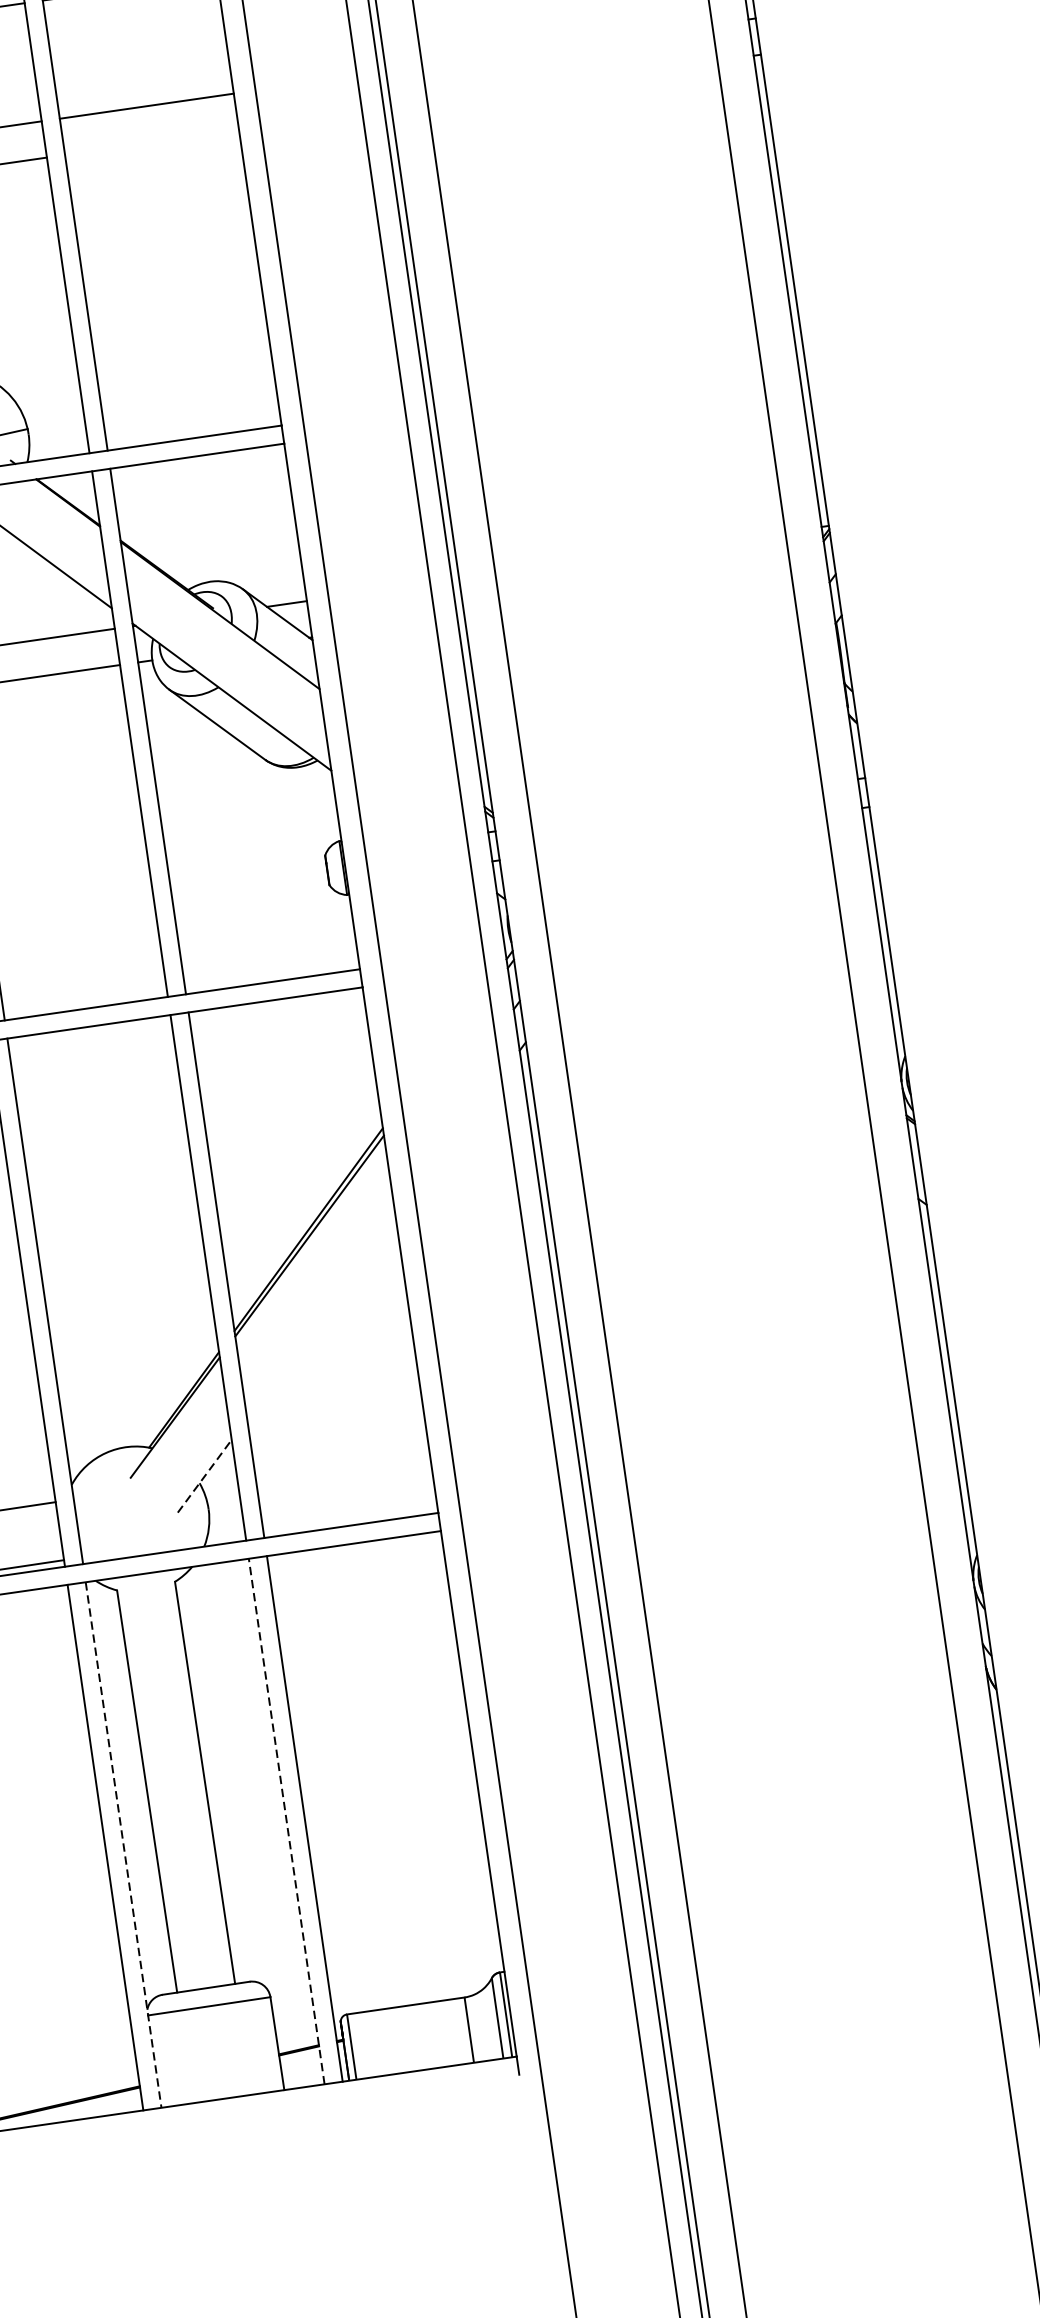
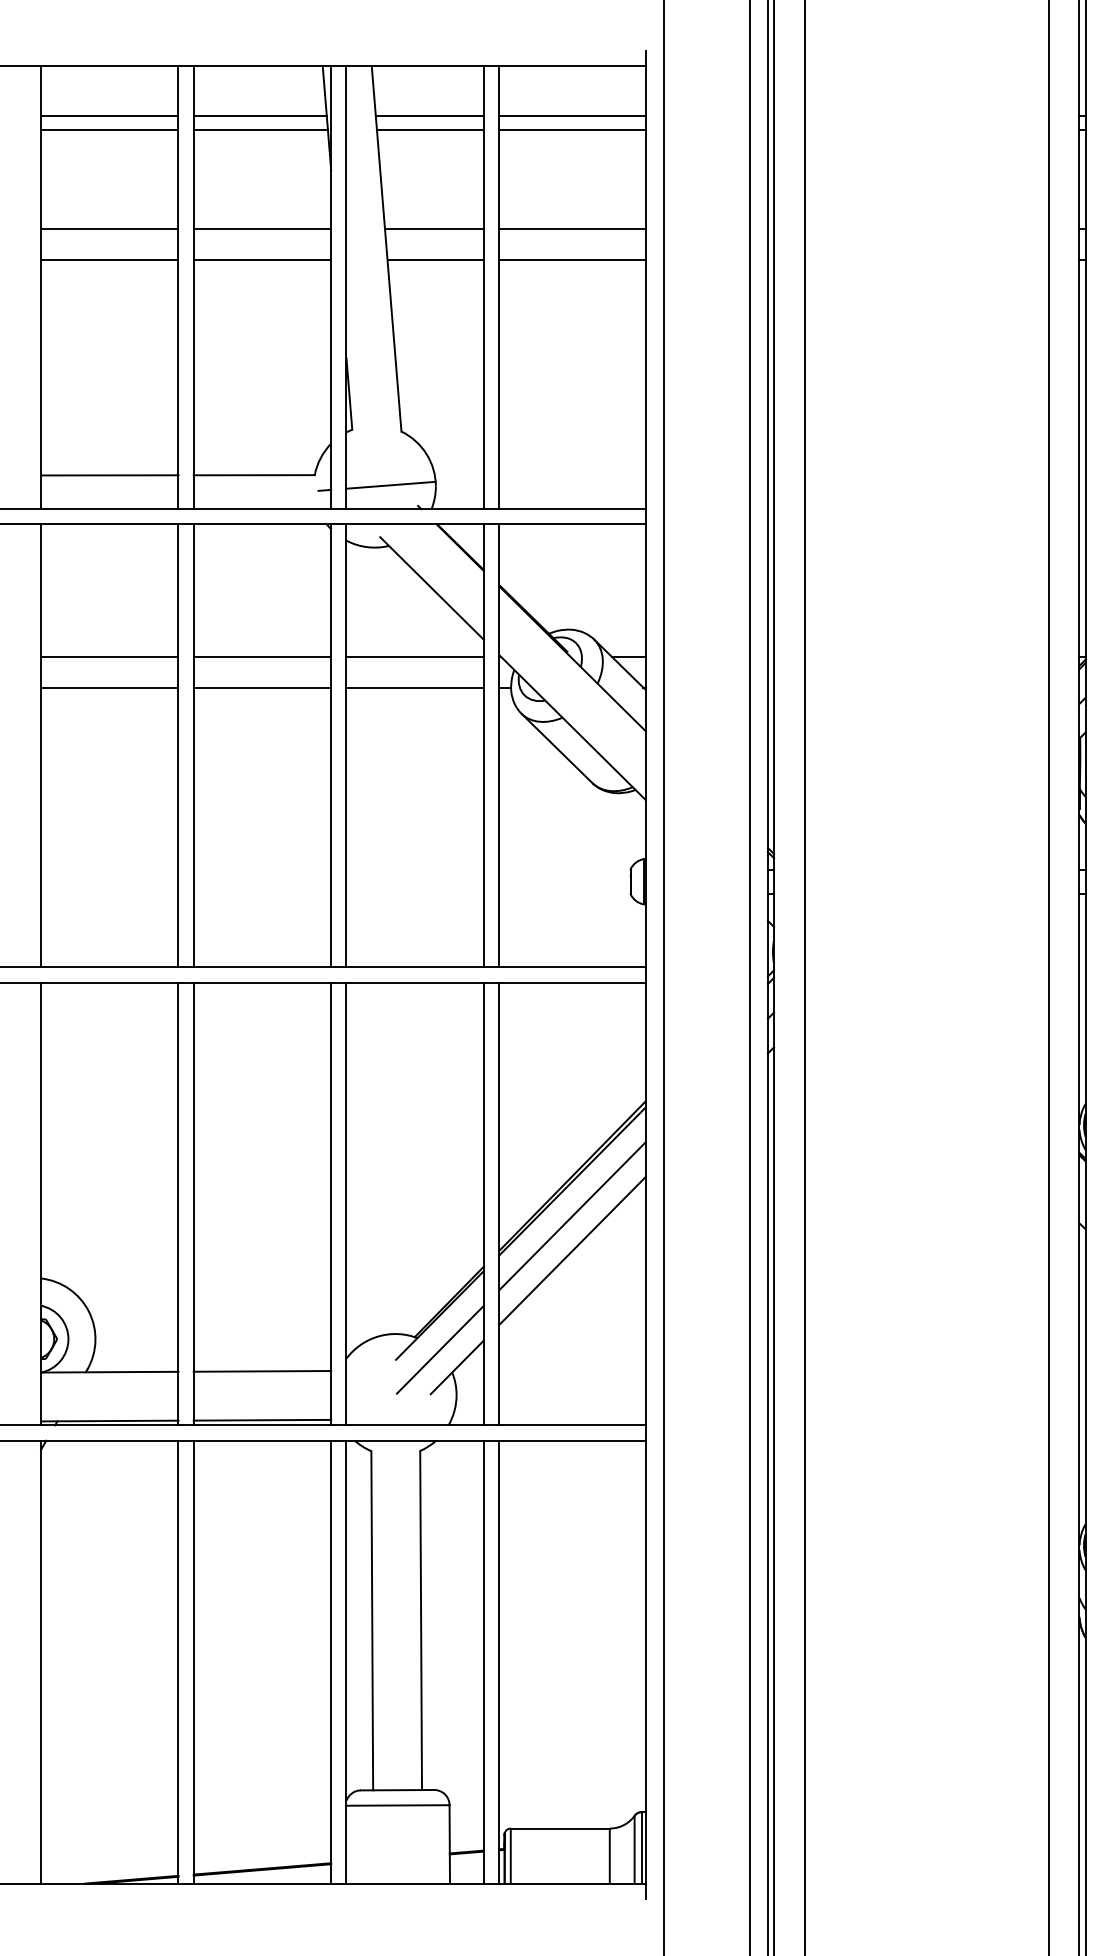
line: (152, 142) -> (572, 260), added
line: (315, 1277) -> (572, 1216), added
line: (321, 1317) -> (572, 1250), added
line: (180, 1458) -> (439, 1349), added
line: (204, 1476) -> (457, 1367), dashed -> solid
line: (286, 1820) -> (483, 1661), dashed -> solid
line: (123, 1845) -> (346, 1662), dashed -> solid

